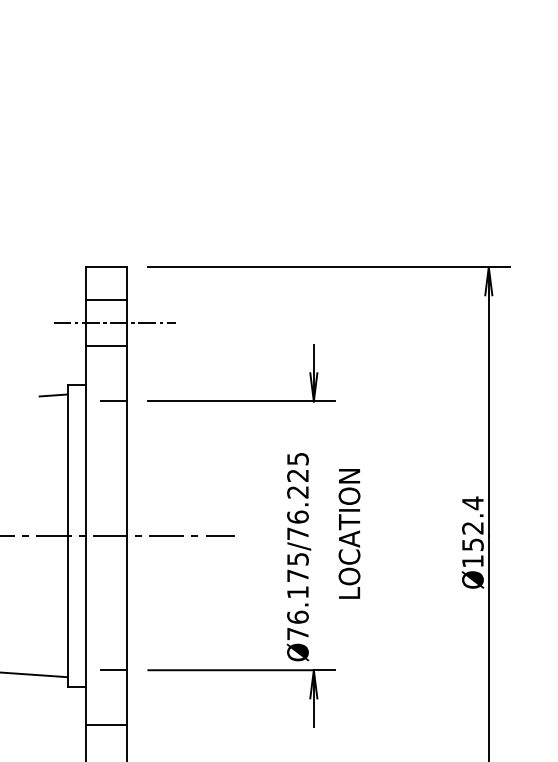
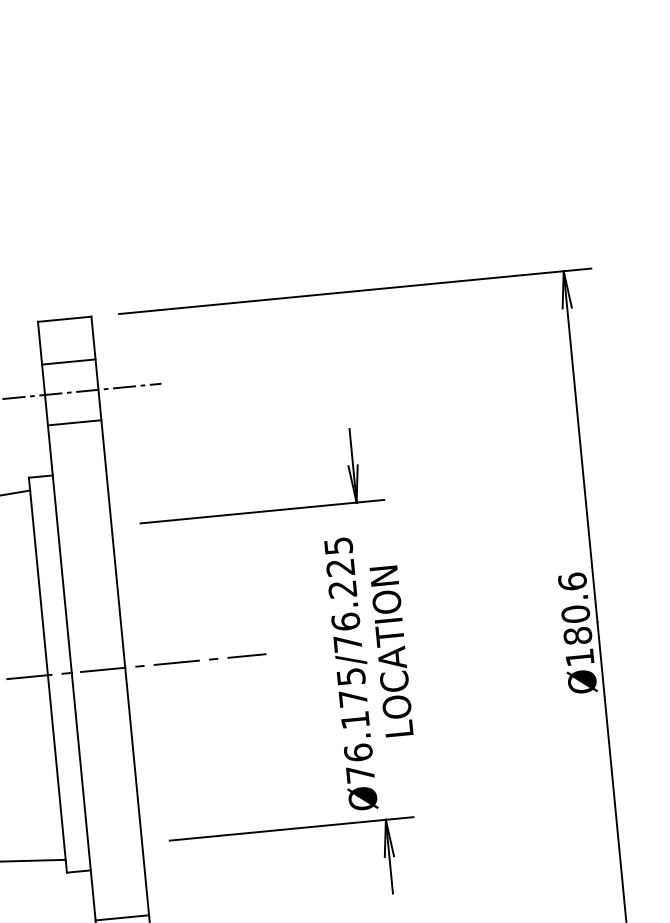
part: (241, 400) -> (262, 510), moved
line: (113, 401) -> (90, 494), removed
text: (472, 523) -> (574, 608), Ø152.4 -> Ø180.6
text: (349, 533) -> (391, 650), moved
line: (113, 670) -> (124, 845), removed

